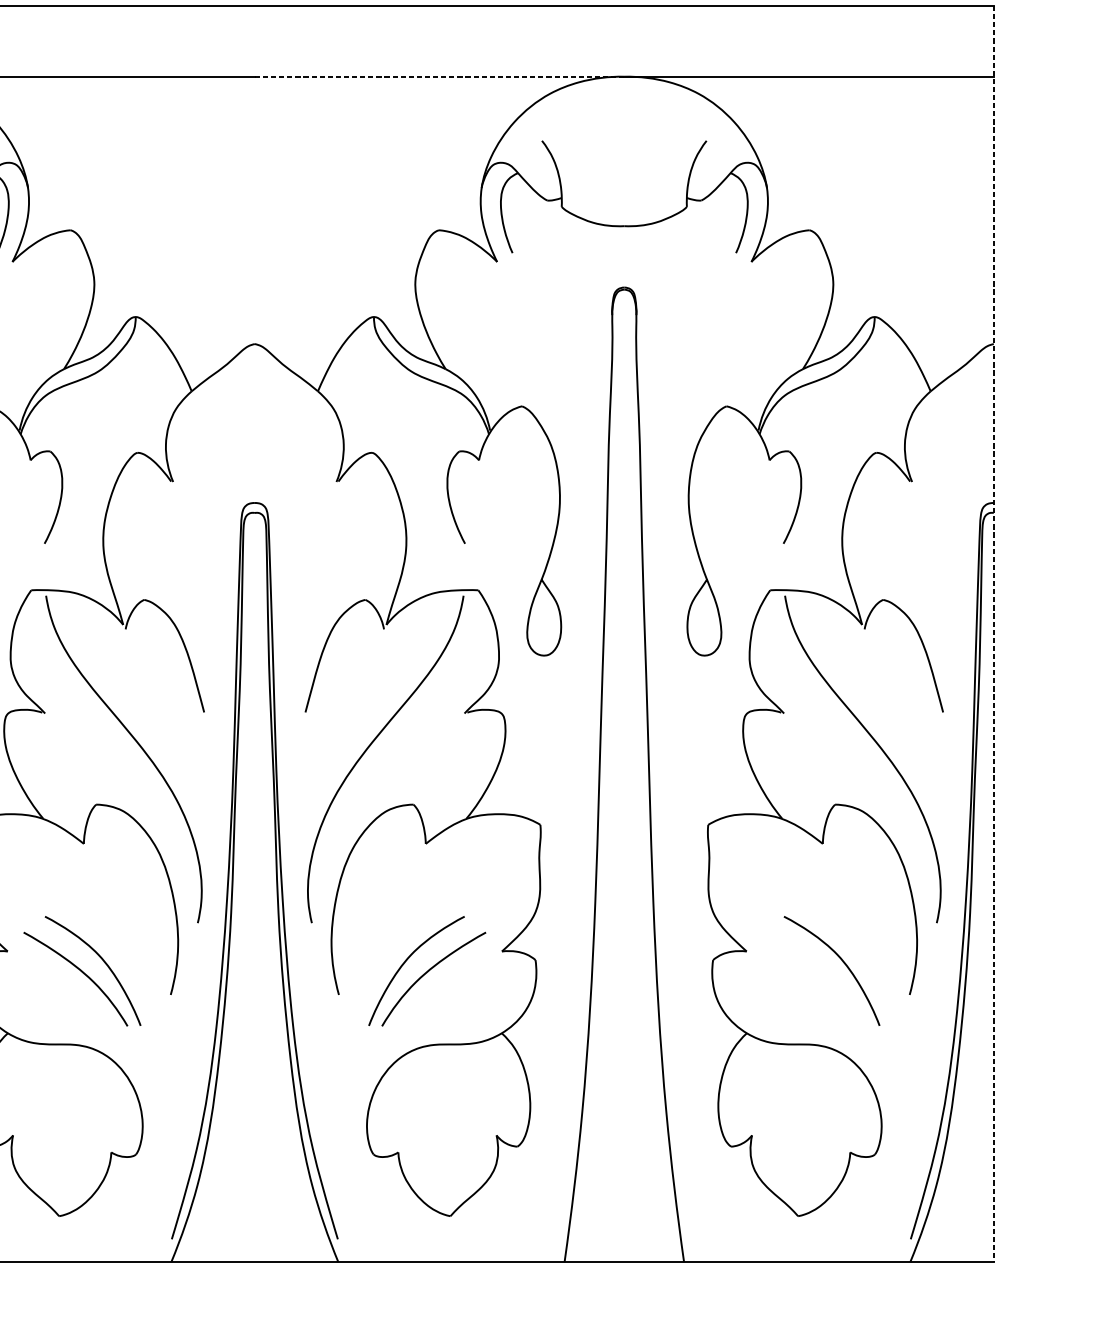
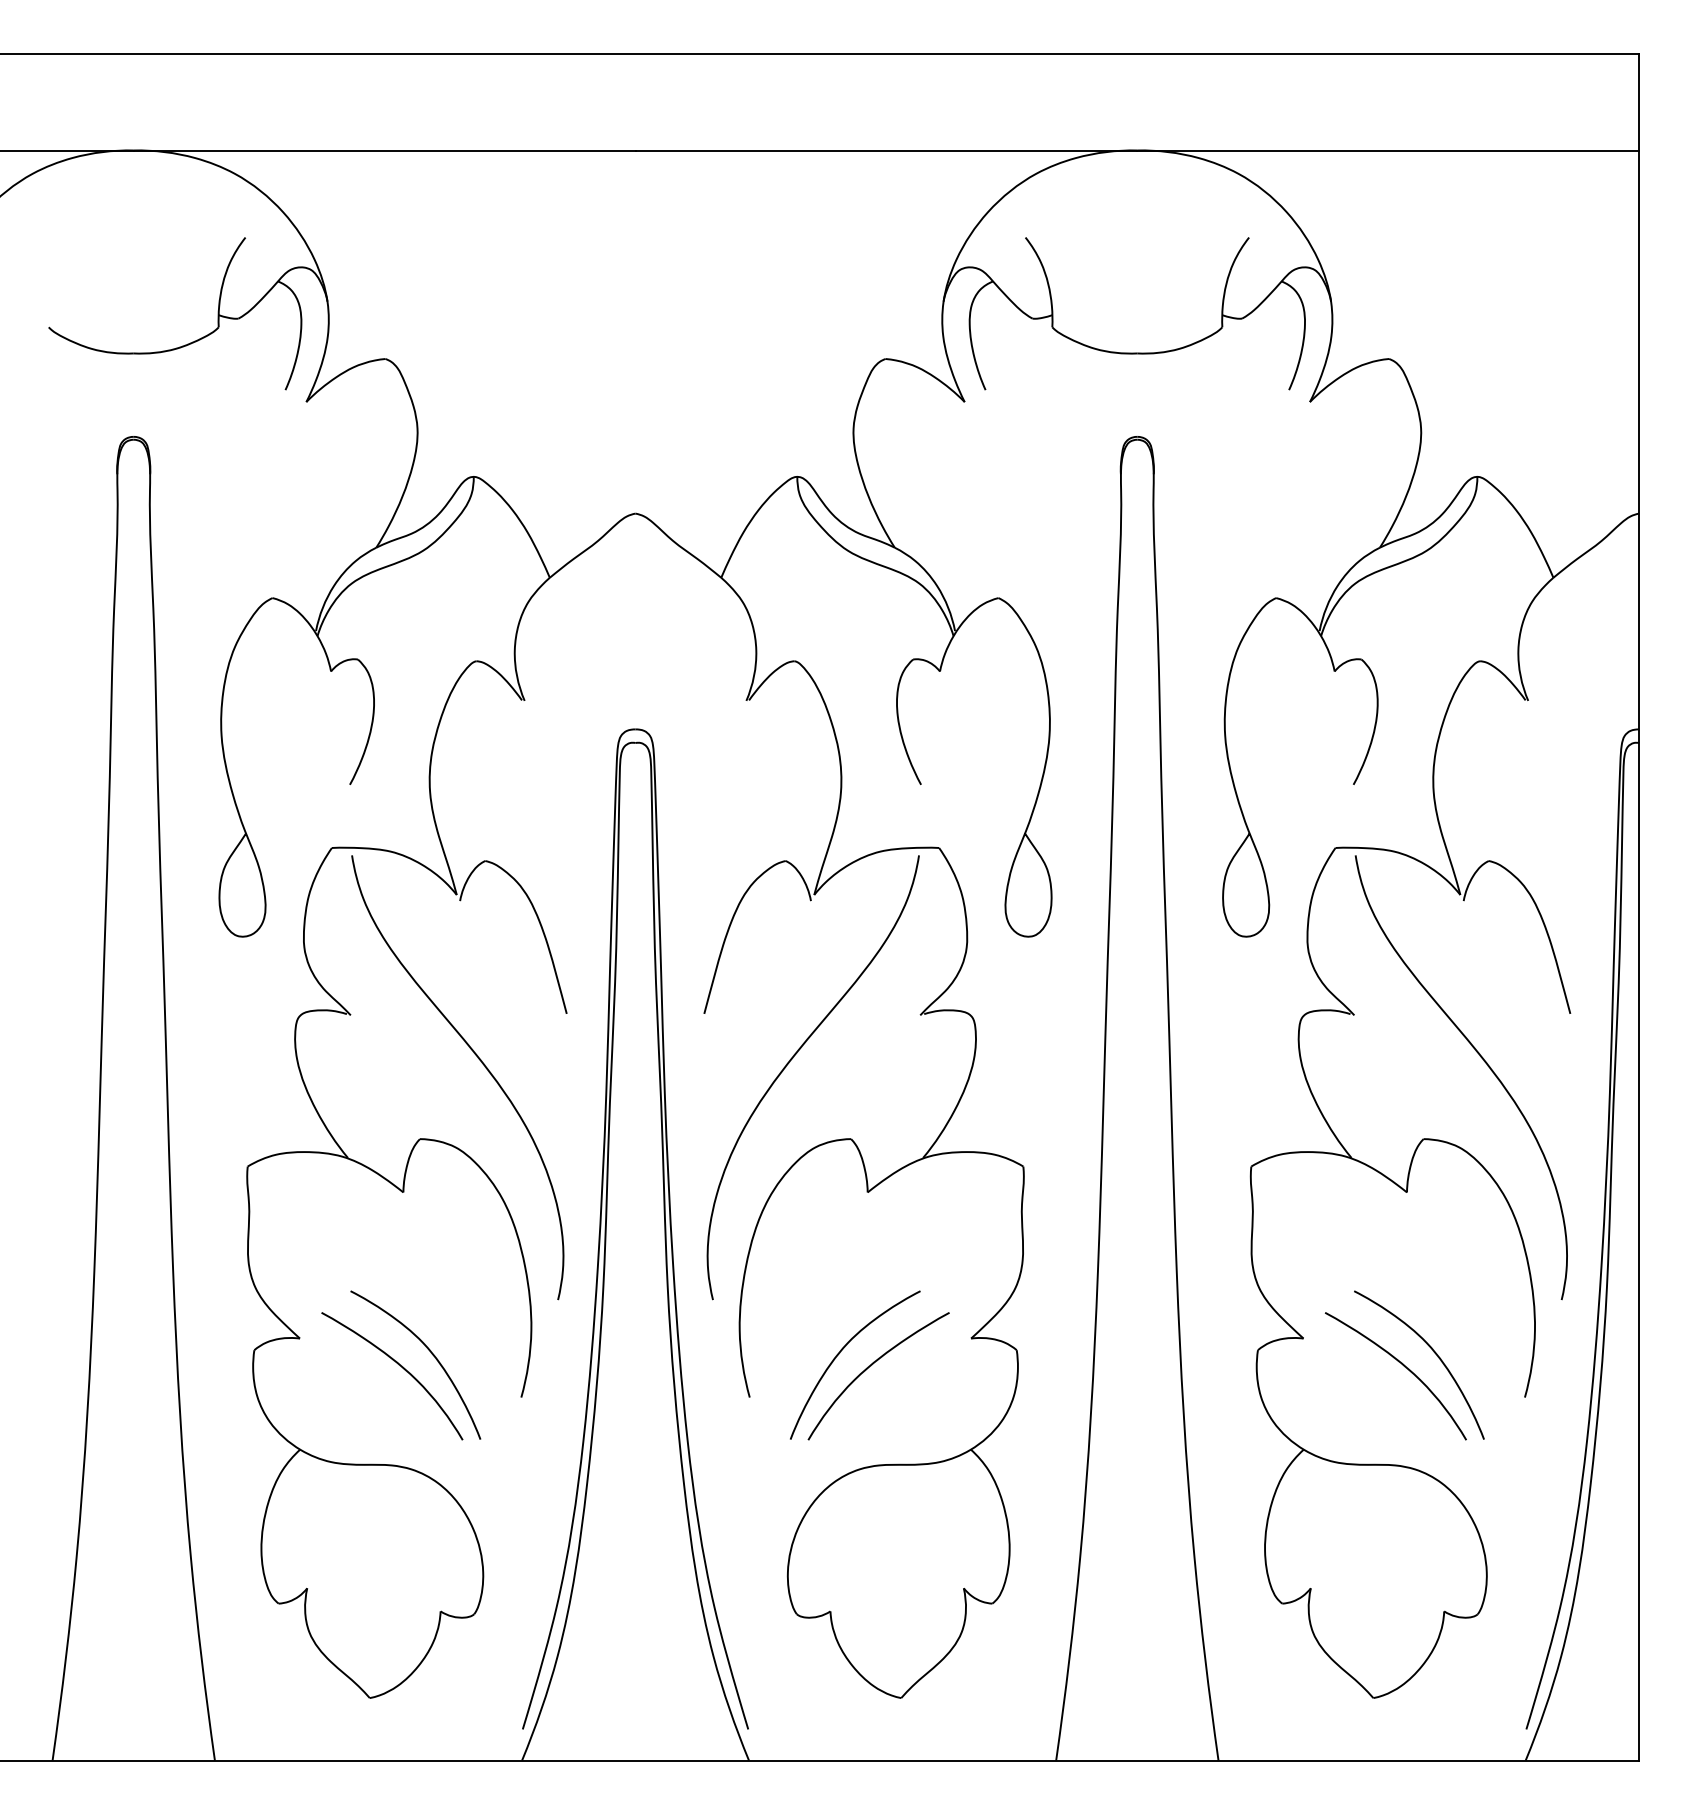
line: (439, 76) -> (886, 150), dashed -> solid
line: (994, 634) -> (1639, 908), dashed -> solid
curve: (821, 972) -> (1404, 1367), added

